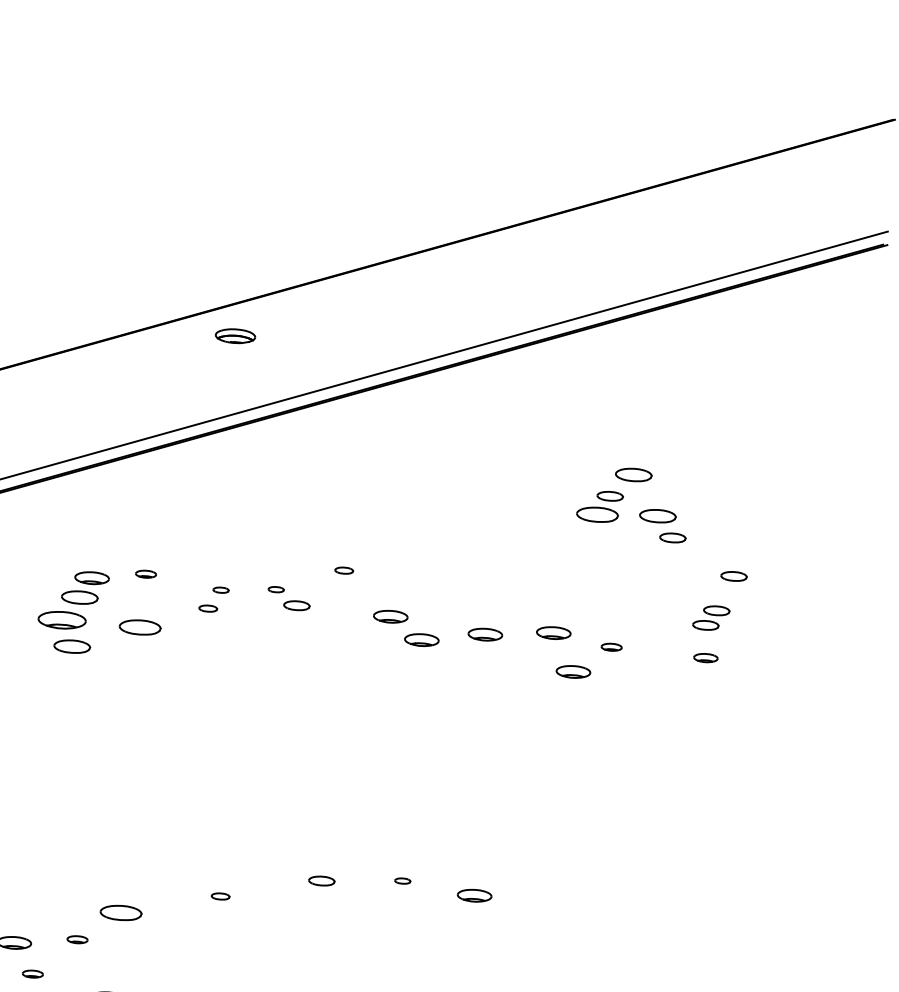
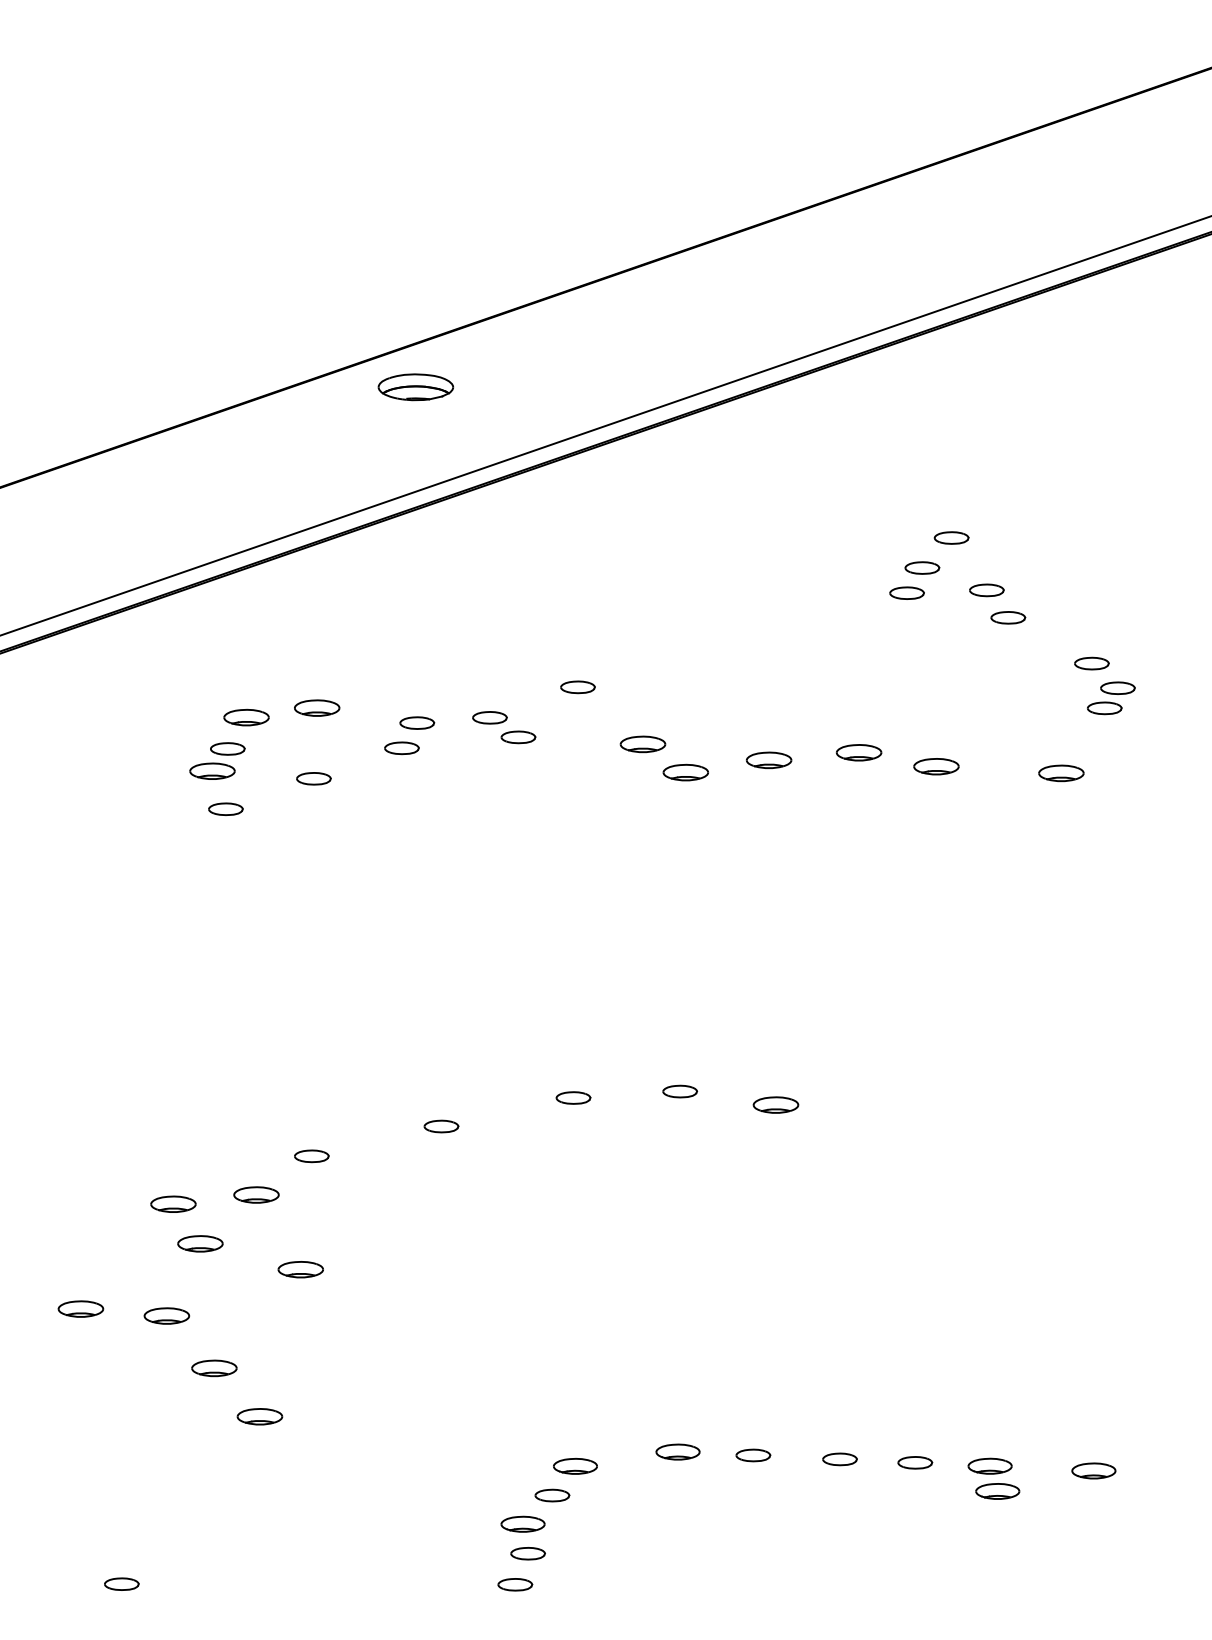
part: (235, 336) -> (415, 387), size x1.43
part: (633, 474) -> (951, 537), size x0.71
part: (597, 514) -> (906, 592), size x0.62
part: (657, 516) -> (986, 590), size x0.71
part: (343, 570) -> (577, 687), size x1.43
part: (146, 573) -> (317, 707), size x1.67
part: (221, 589) -> (417, 722), size x1.67
part: (275, 589) -> (489, 717), size x1.67
part: (207, 608) -> (401, 748), size x1.43
part: (68, 609) -> (217, 760), size x0.71
part: (711, 618) -> (1111, 698), moved
part: (139, 627) -> (313, 778), size x0.62
part: (71, 645) -> (225, 808), size x0.71
part: (611, 647) -> (936, 766), size x1.67
part: (705, 658) -> (1061, 773), size x1.43
part: (573, 671) -> (887, 801), removed
part: (402, 881) -> (679, 1091), size x1.67
part: (220, 896) -> (441, 1126), size x1.43
part: (120, 913) -> (311, 1156), size x0.62
part: (77, 939) -> (256, 1194), size x1.67
part: (32, 973) -> (200, 1243), size x1.67

